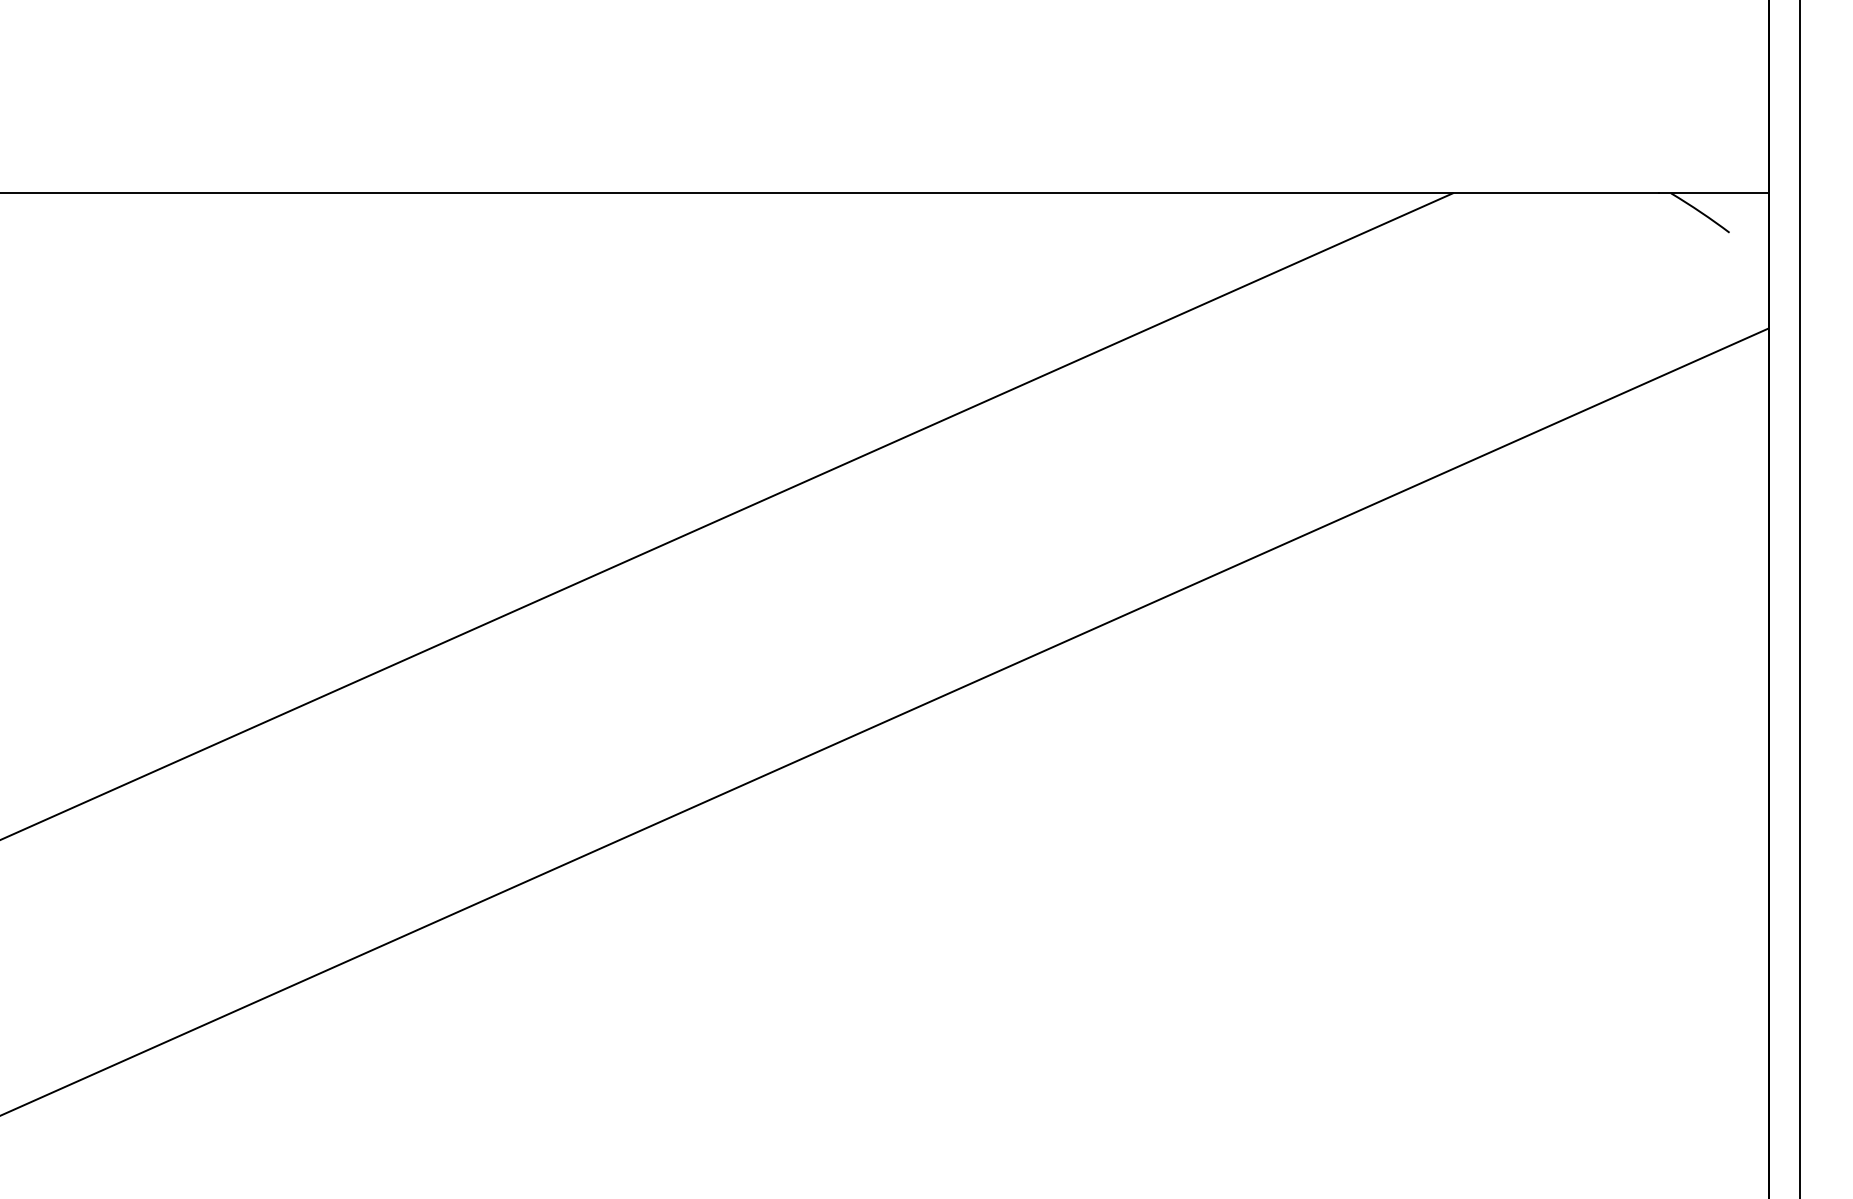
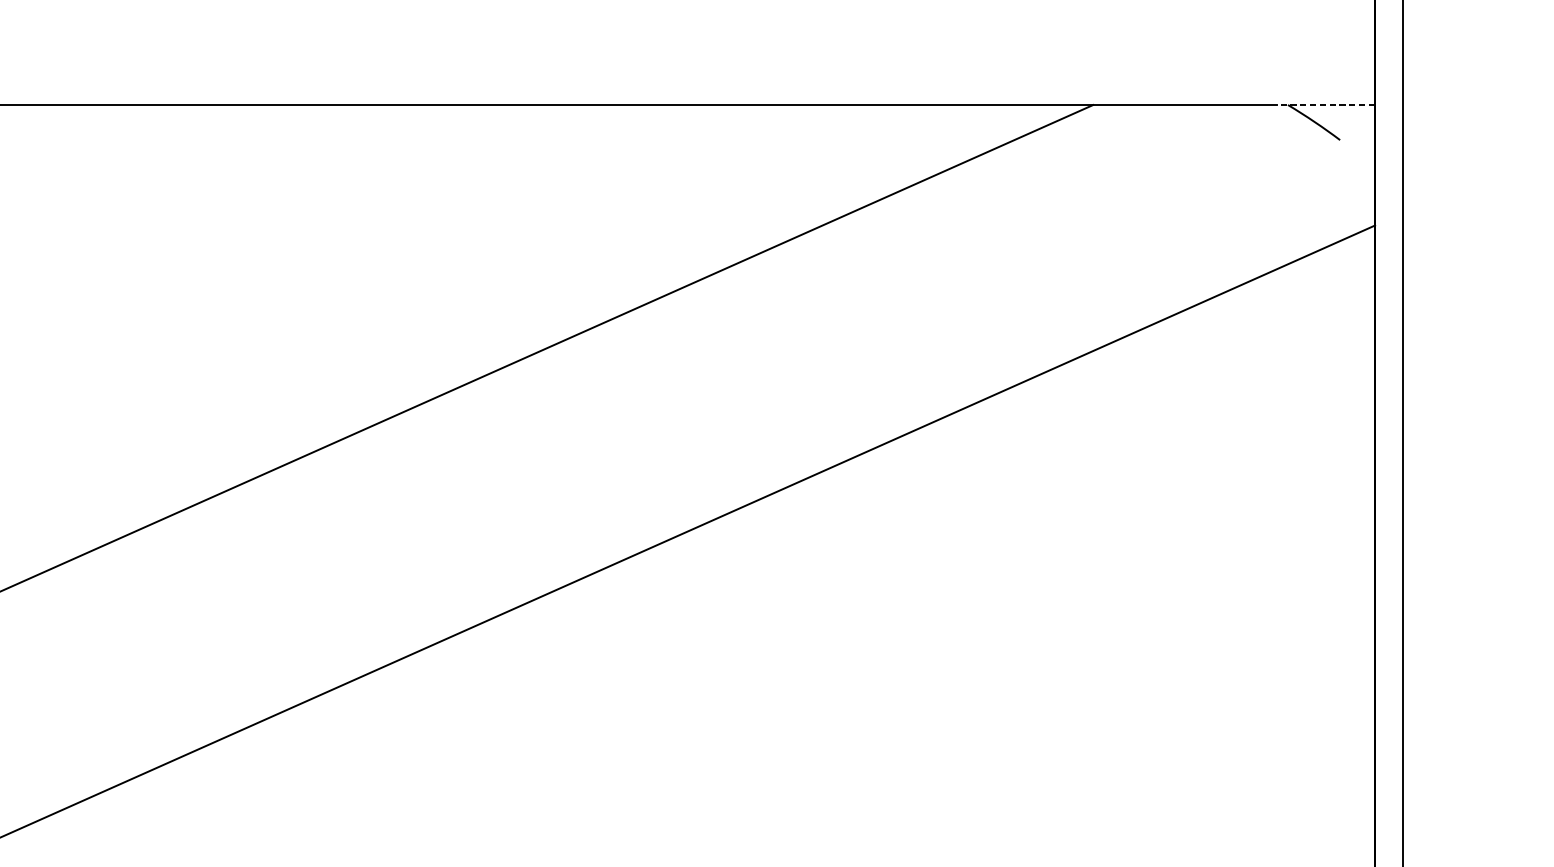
line: (1713, 193) -> (1325, 105), solid -> dashed

